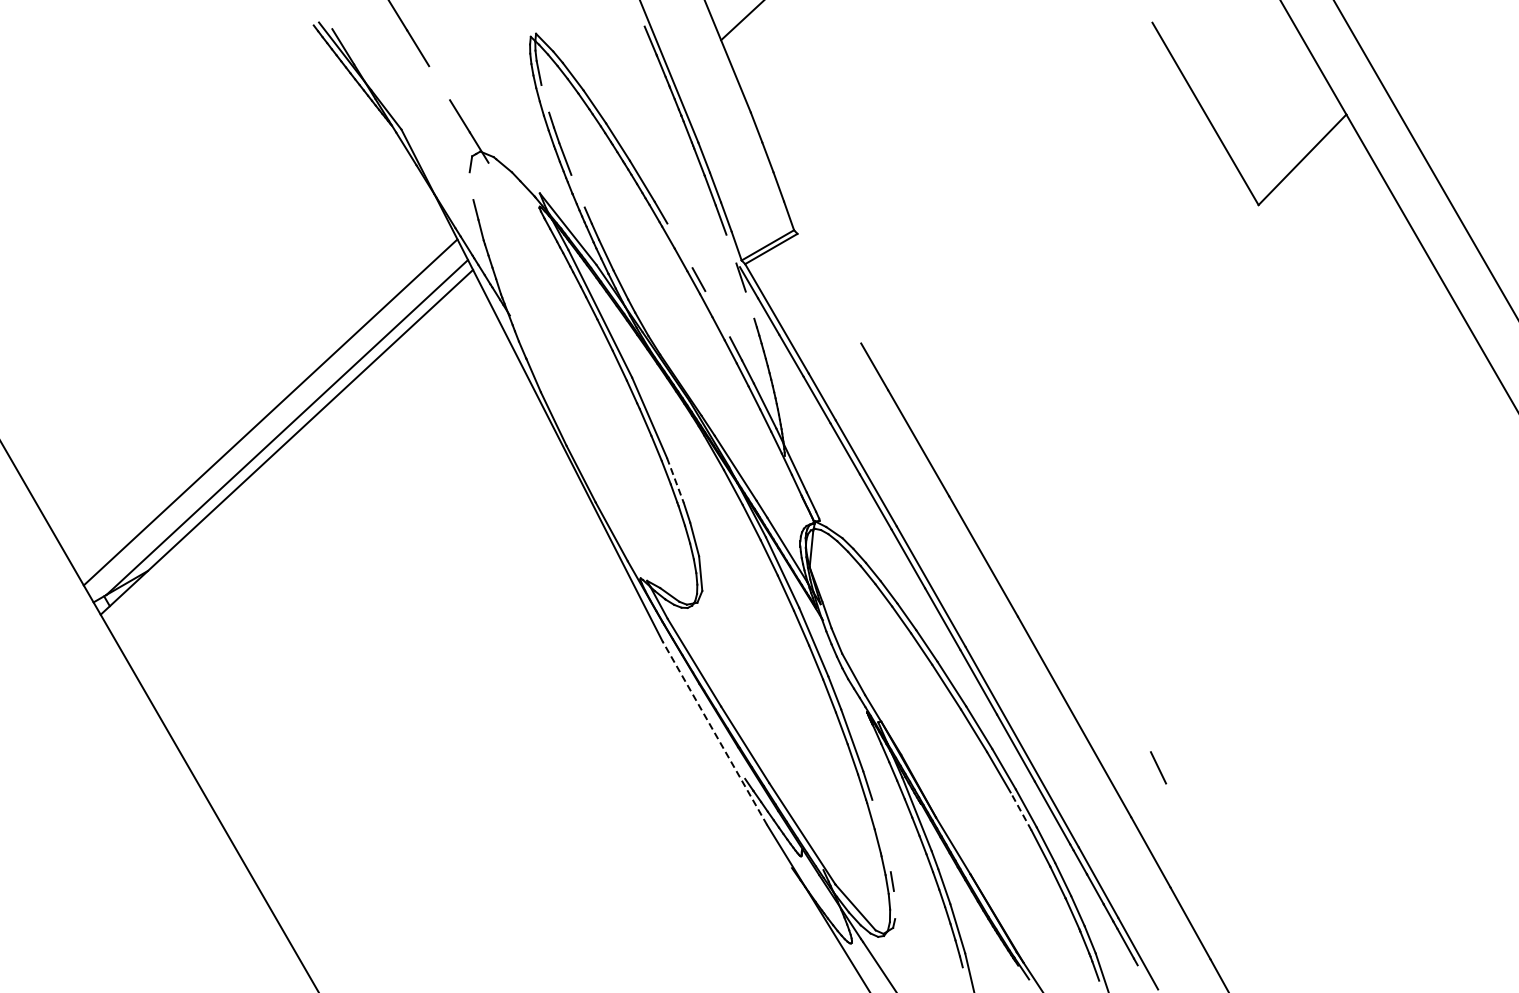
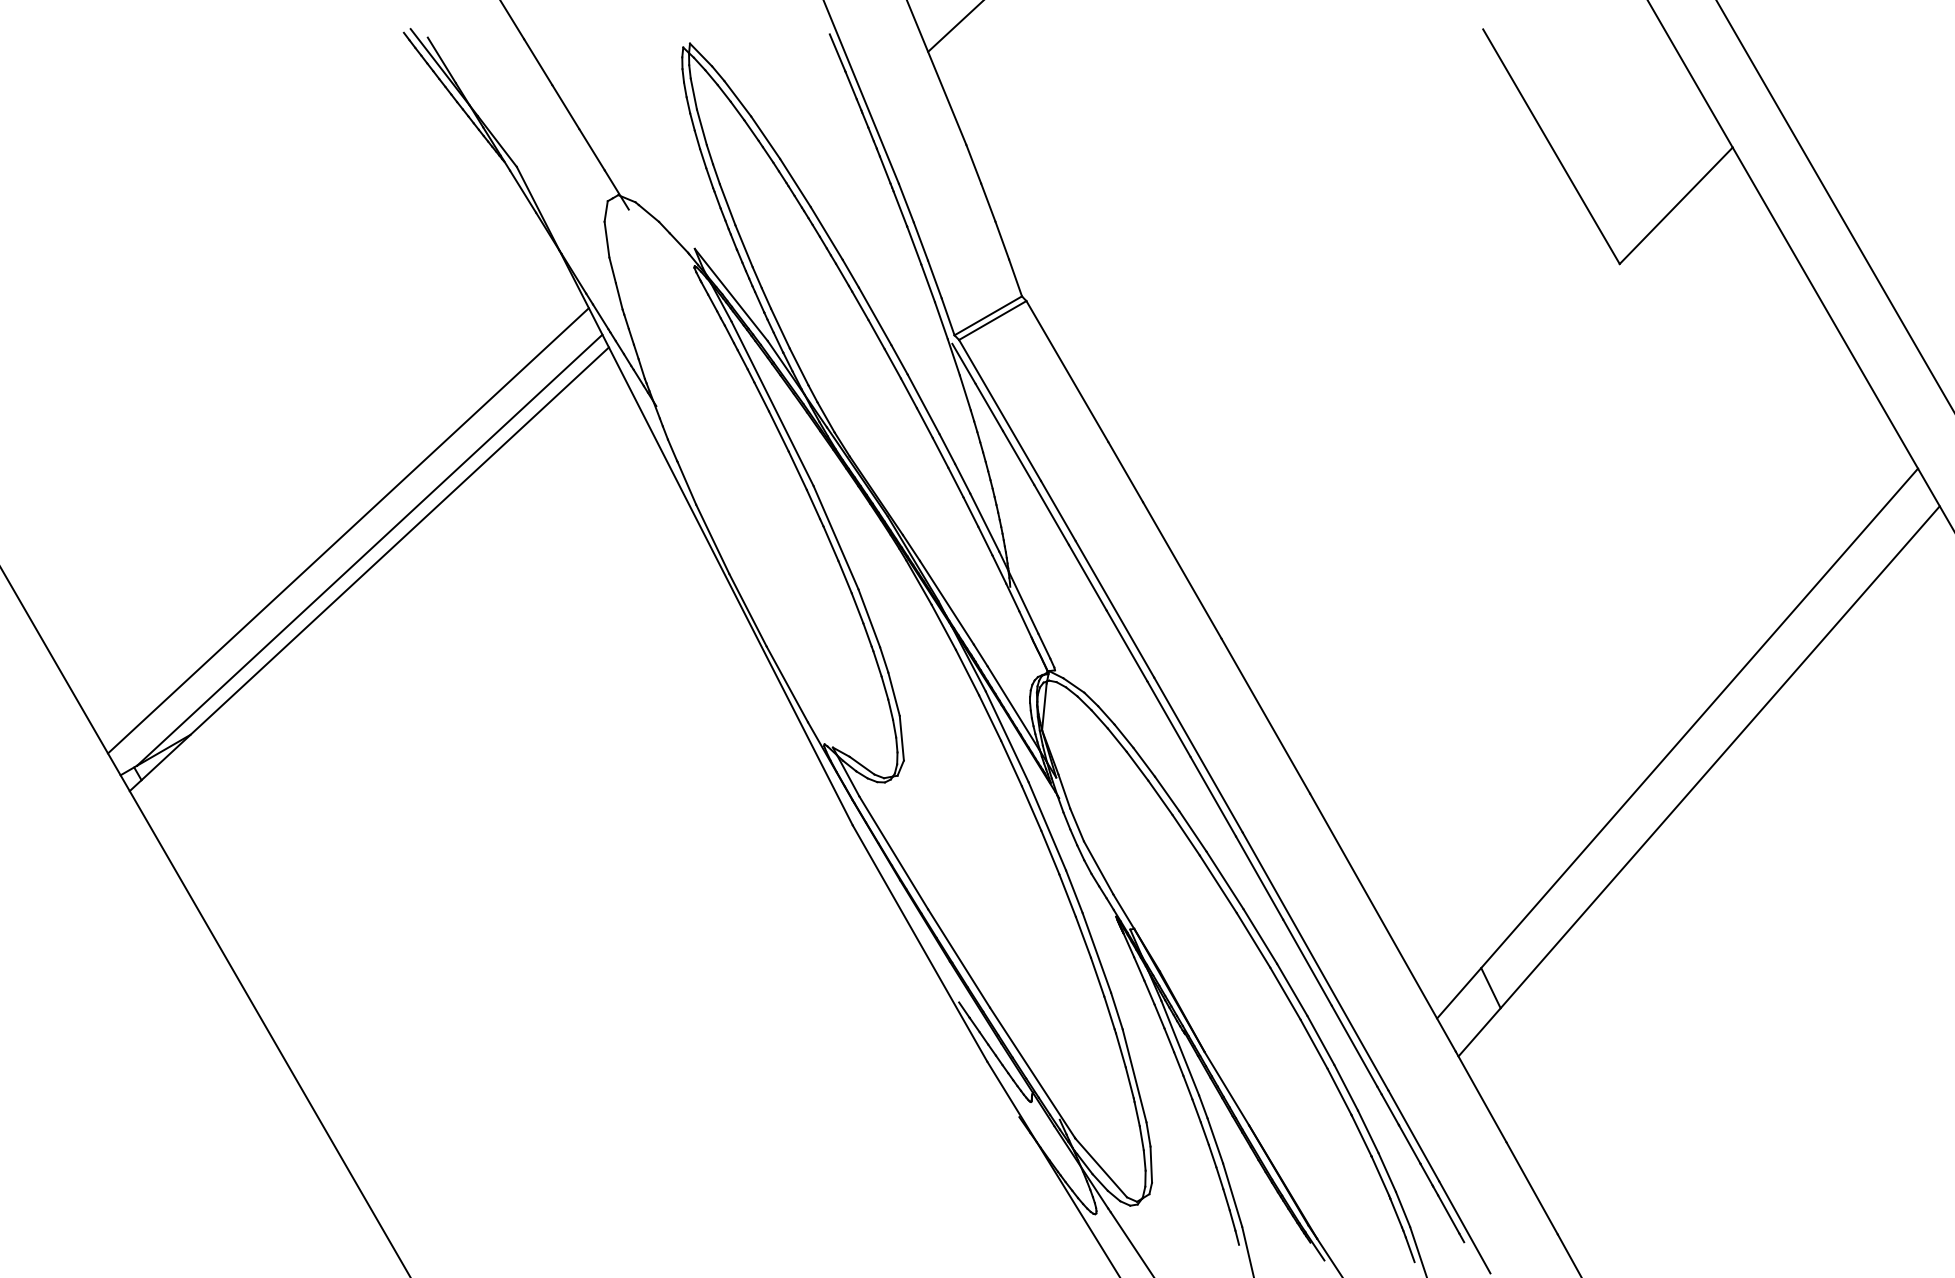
line: (439, 83) -> (565, 107), added
line: (545, 98) -> (702, 126), added
line: (471, 186) -> (606, 240), added
line: (577, 190) -> (743, 245), added
line: (679, 245) -> (874, 316), added
line: (731, 248) -> (941, 319), added
line: (829, 288) -> (1067, 371), added
line: (749, 304) -> (964, 391), added
line: (717, 314) -> (923, 404), added
line: (675, 480) -> (869, 618), dashed -> solid
line: (1303, 577) -> (1677, 743), added
line: (1320, 606) -> (1699, 780), added
line: (714, 733) -> (919, 943), dashed -> solid
line: (1021, 811) -> (1314, 1044), dashed -> solid
line: (881, 835) -> (1134, 1075), added
line: (894, 904) -> (1151, 1164), added

